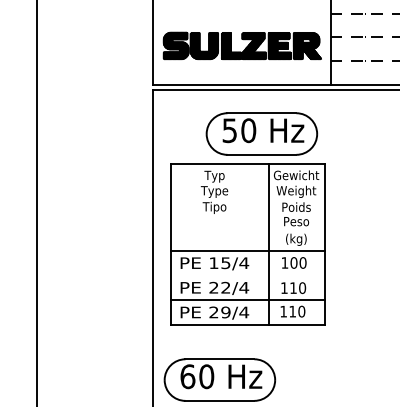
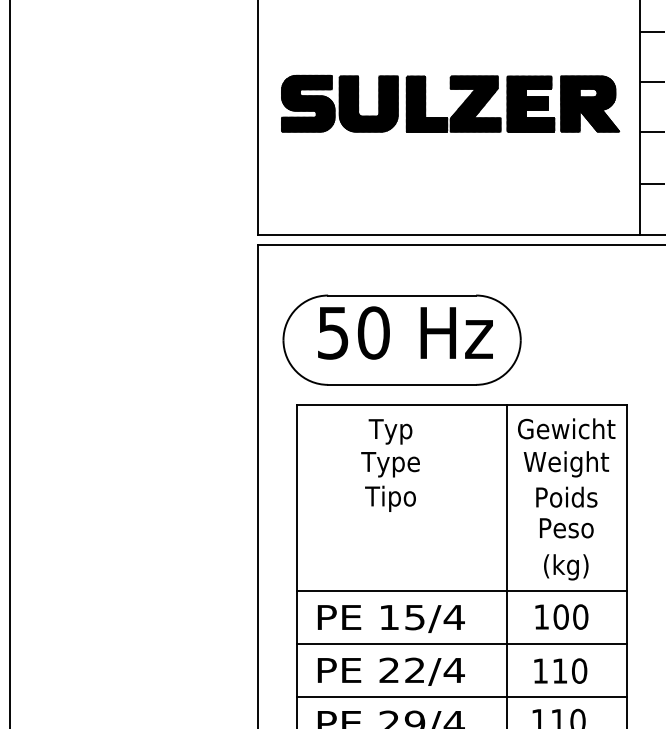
part: (241, 45) -> (448, 102), moved
part: (261, 133) -> (401, 339), moved
line: (247, 275) -> (461, 643), added

